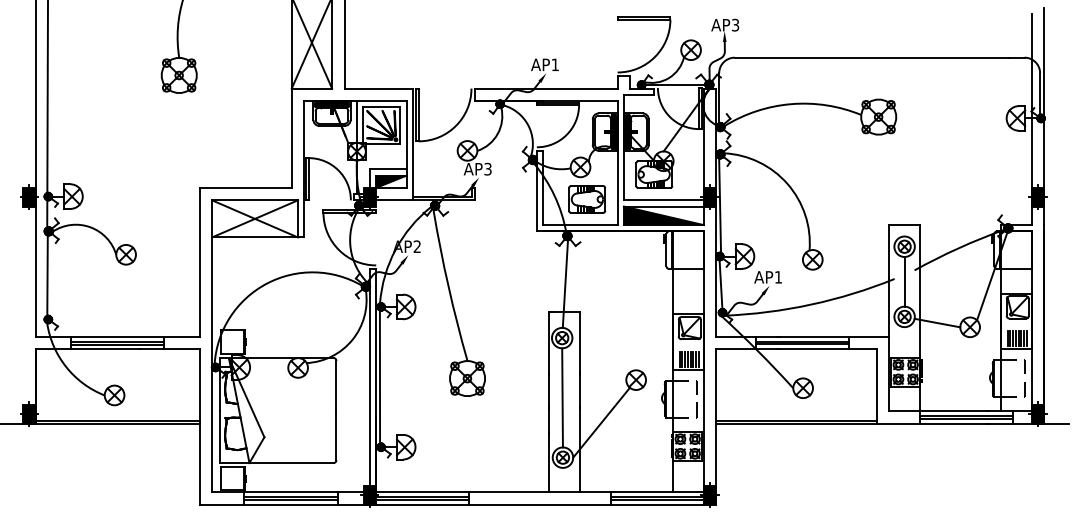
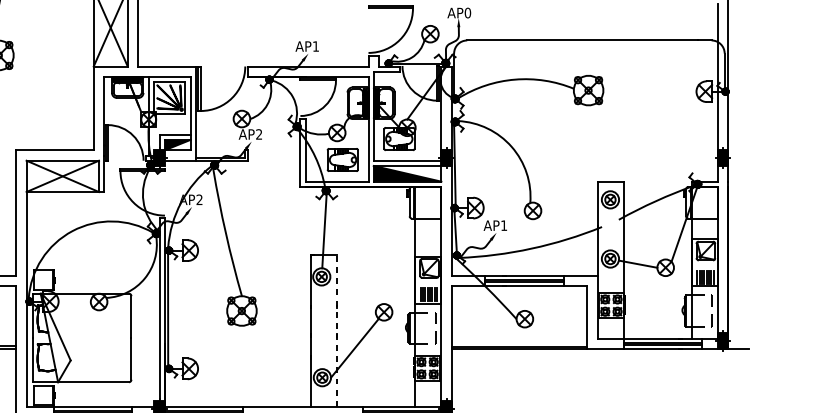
text: (735, 24) -> (467, 12), AP3 -> AP0
text: (487, 169) -> (258, 134), AP3 -> AP2
line: (904, 281) -> (610, 229), removed
line: (562, 397) -> (322, 326), removed
line: (579, 401) -> (336, 330), solid -> dashed

